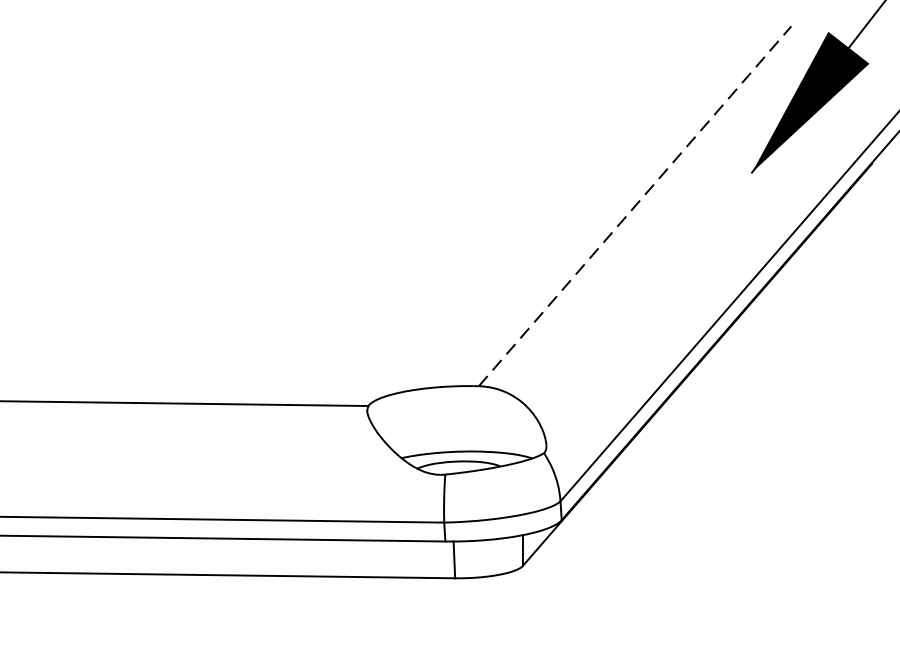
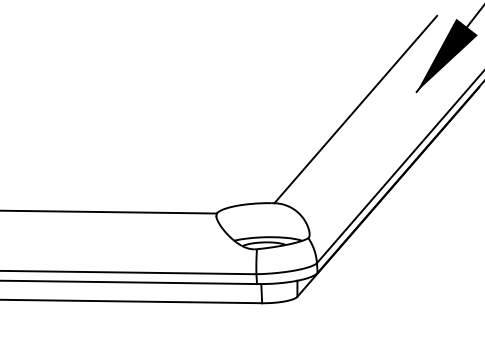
line: (636, 206) -> (356, 109), dashed -> solid

